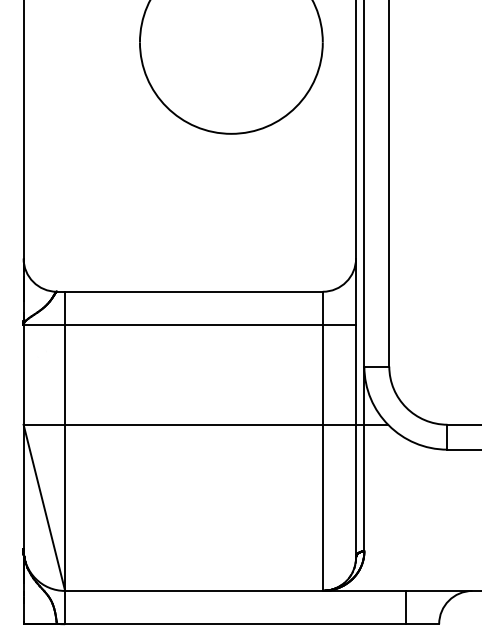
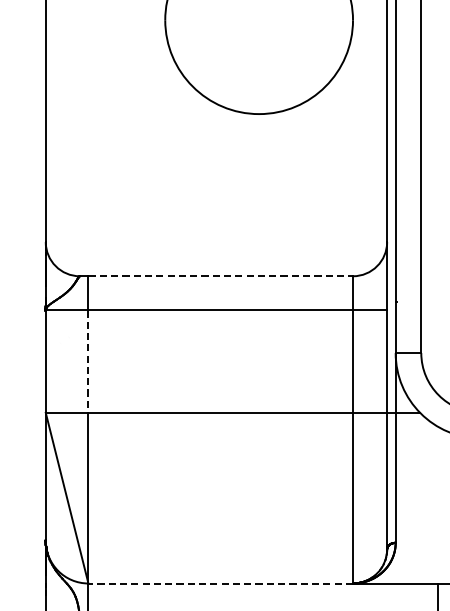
line: (193, 291) -> (220, 275), solid -> dashed
line: (65, 374) -> (88, 361), solid -> dashed
line: (193, 590) -> (220, 583), solid -> dashed

